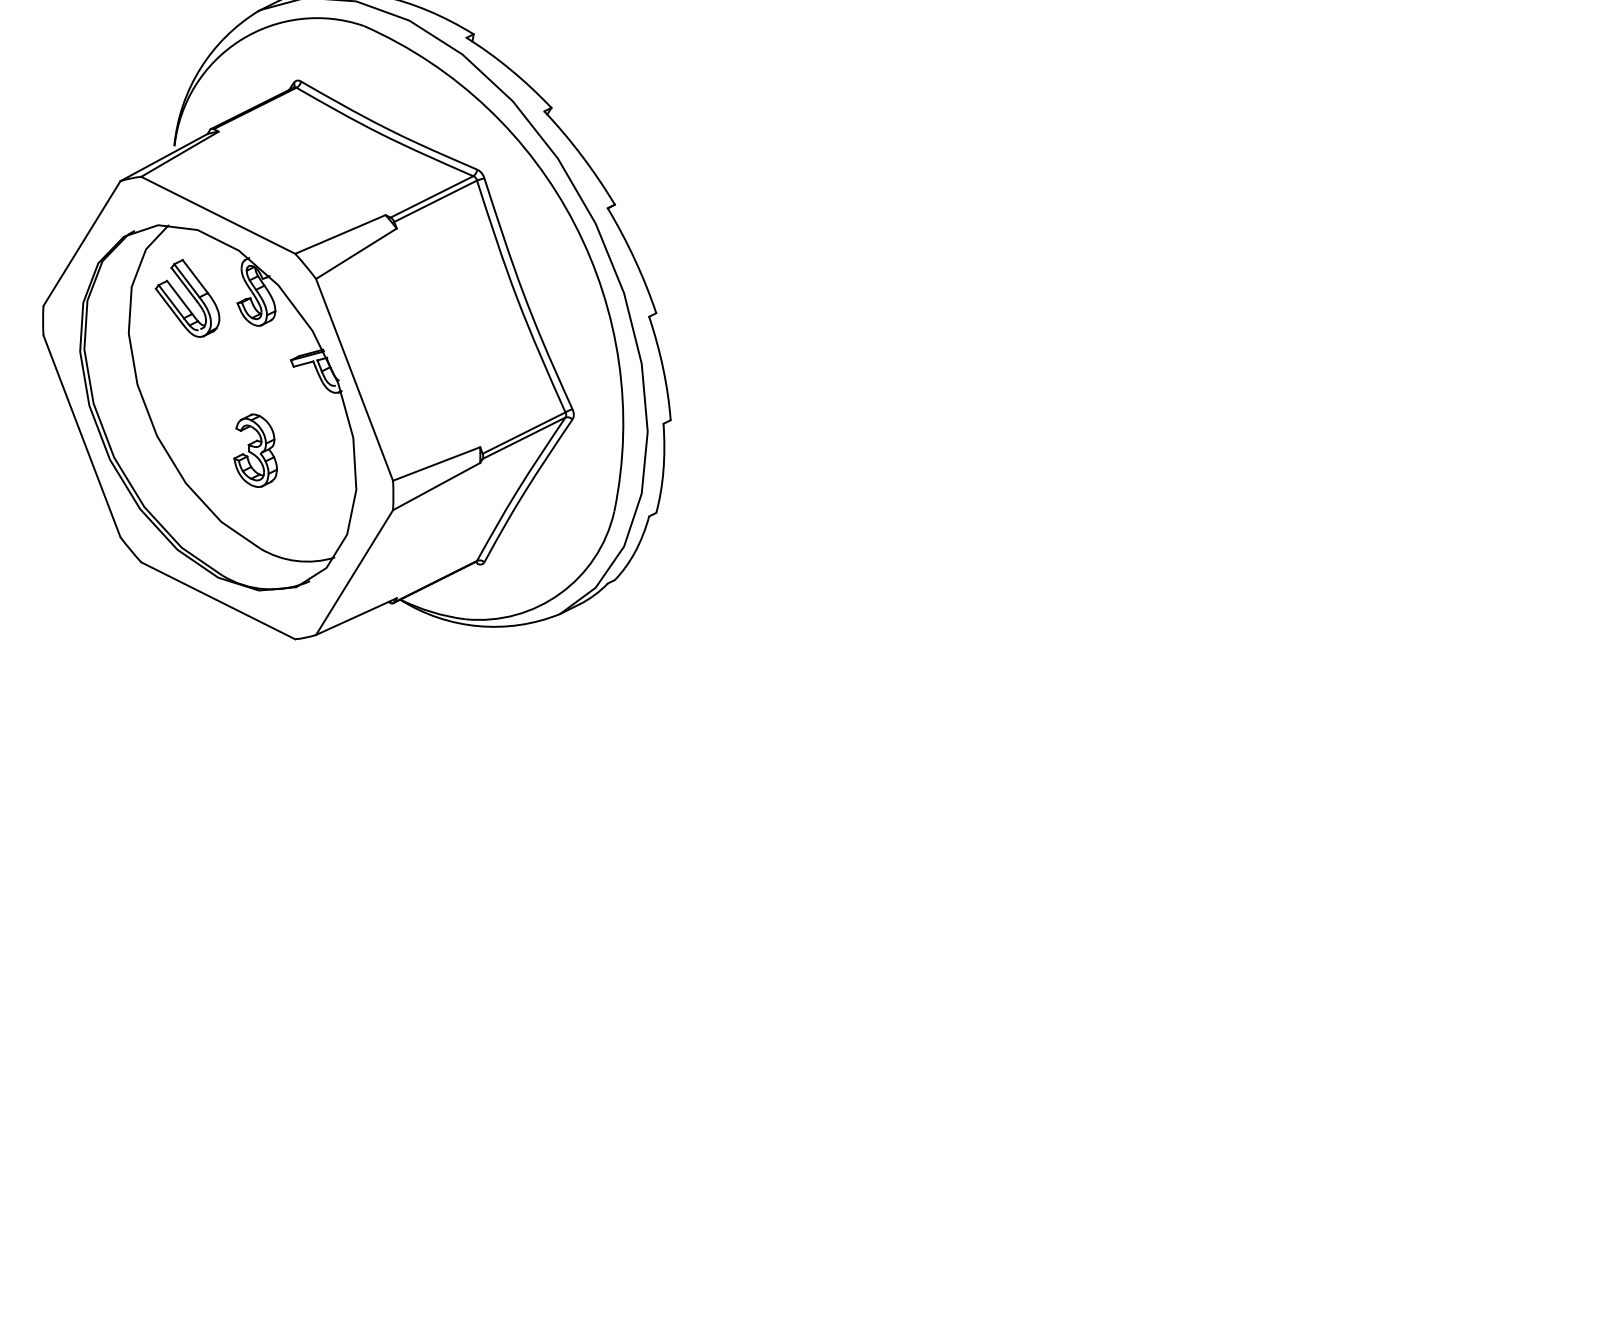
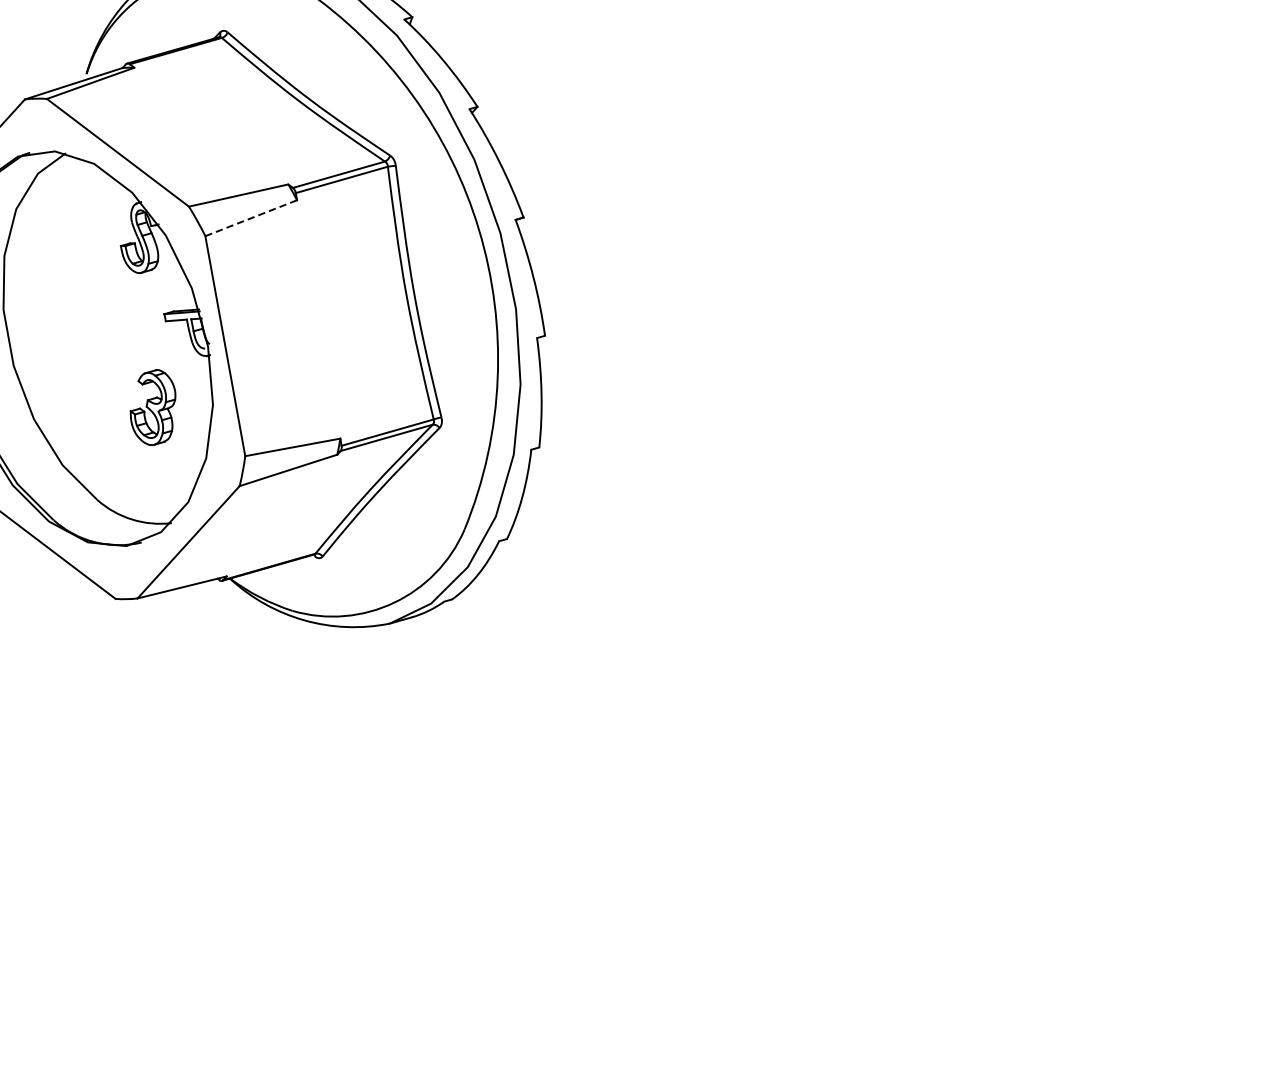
line: (356, 253) -> (251, 217), solid -> dashed
part: (187, 298) -> (70, 231), removed
part: (255, 450) -> (153, 407), moved

